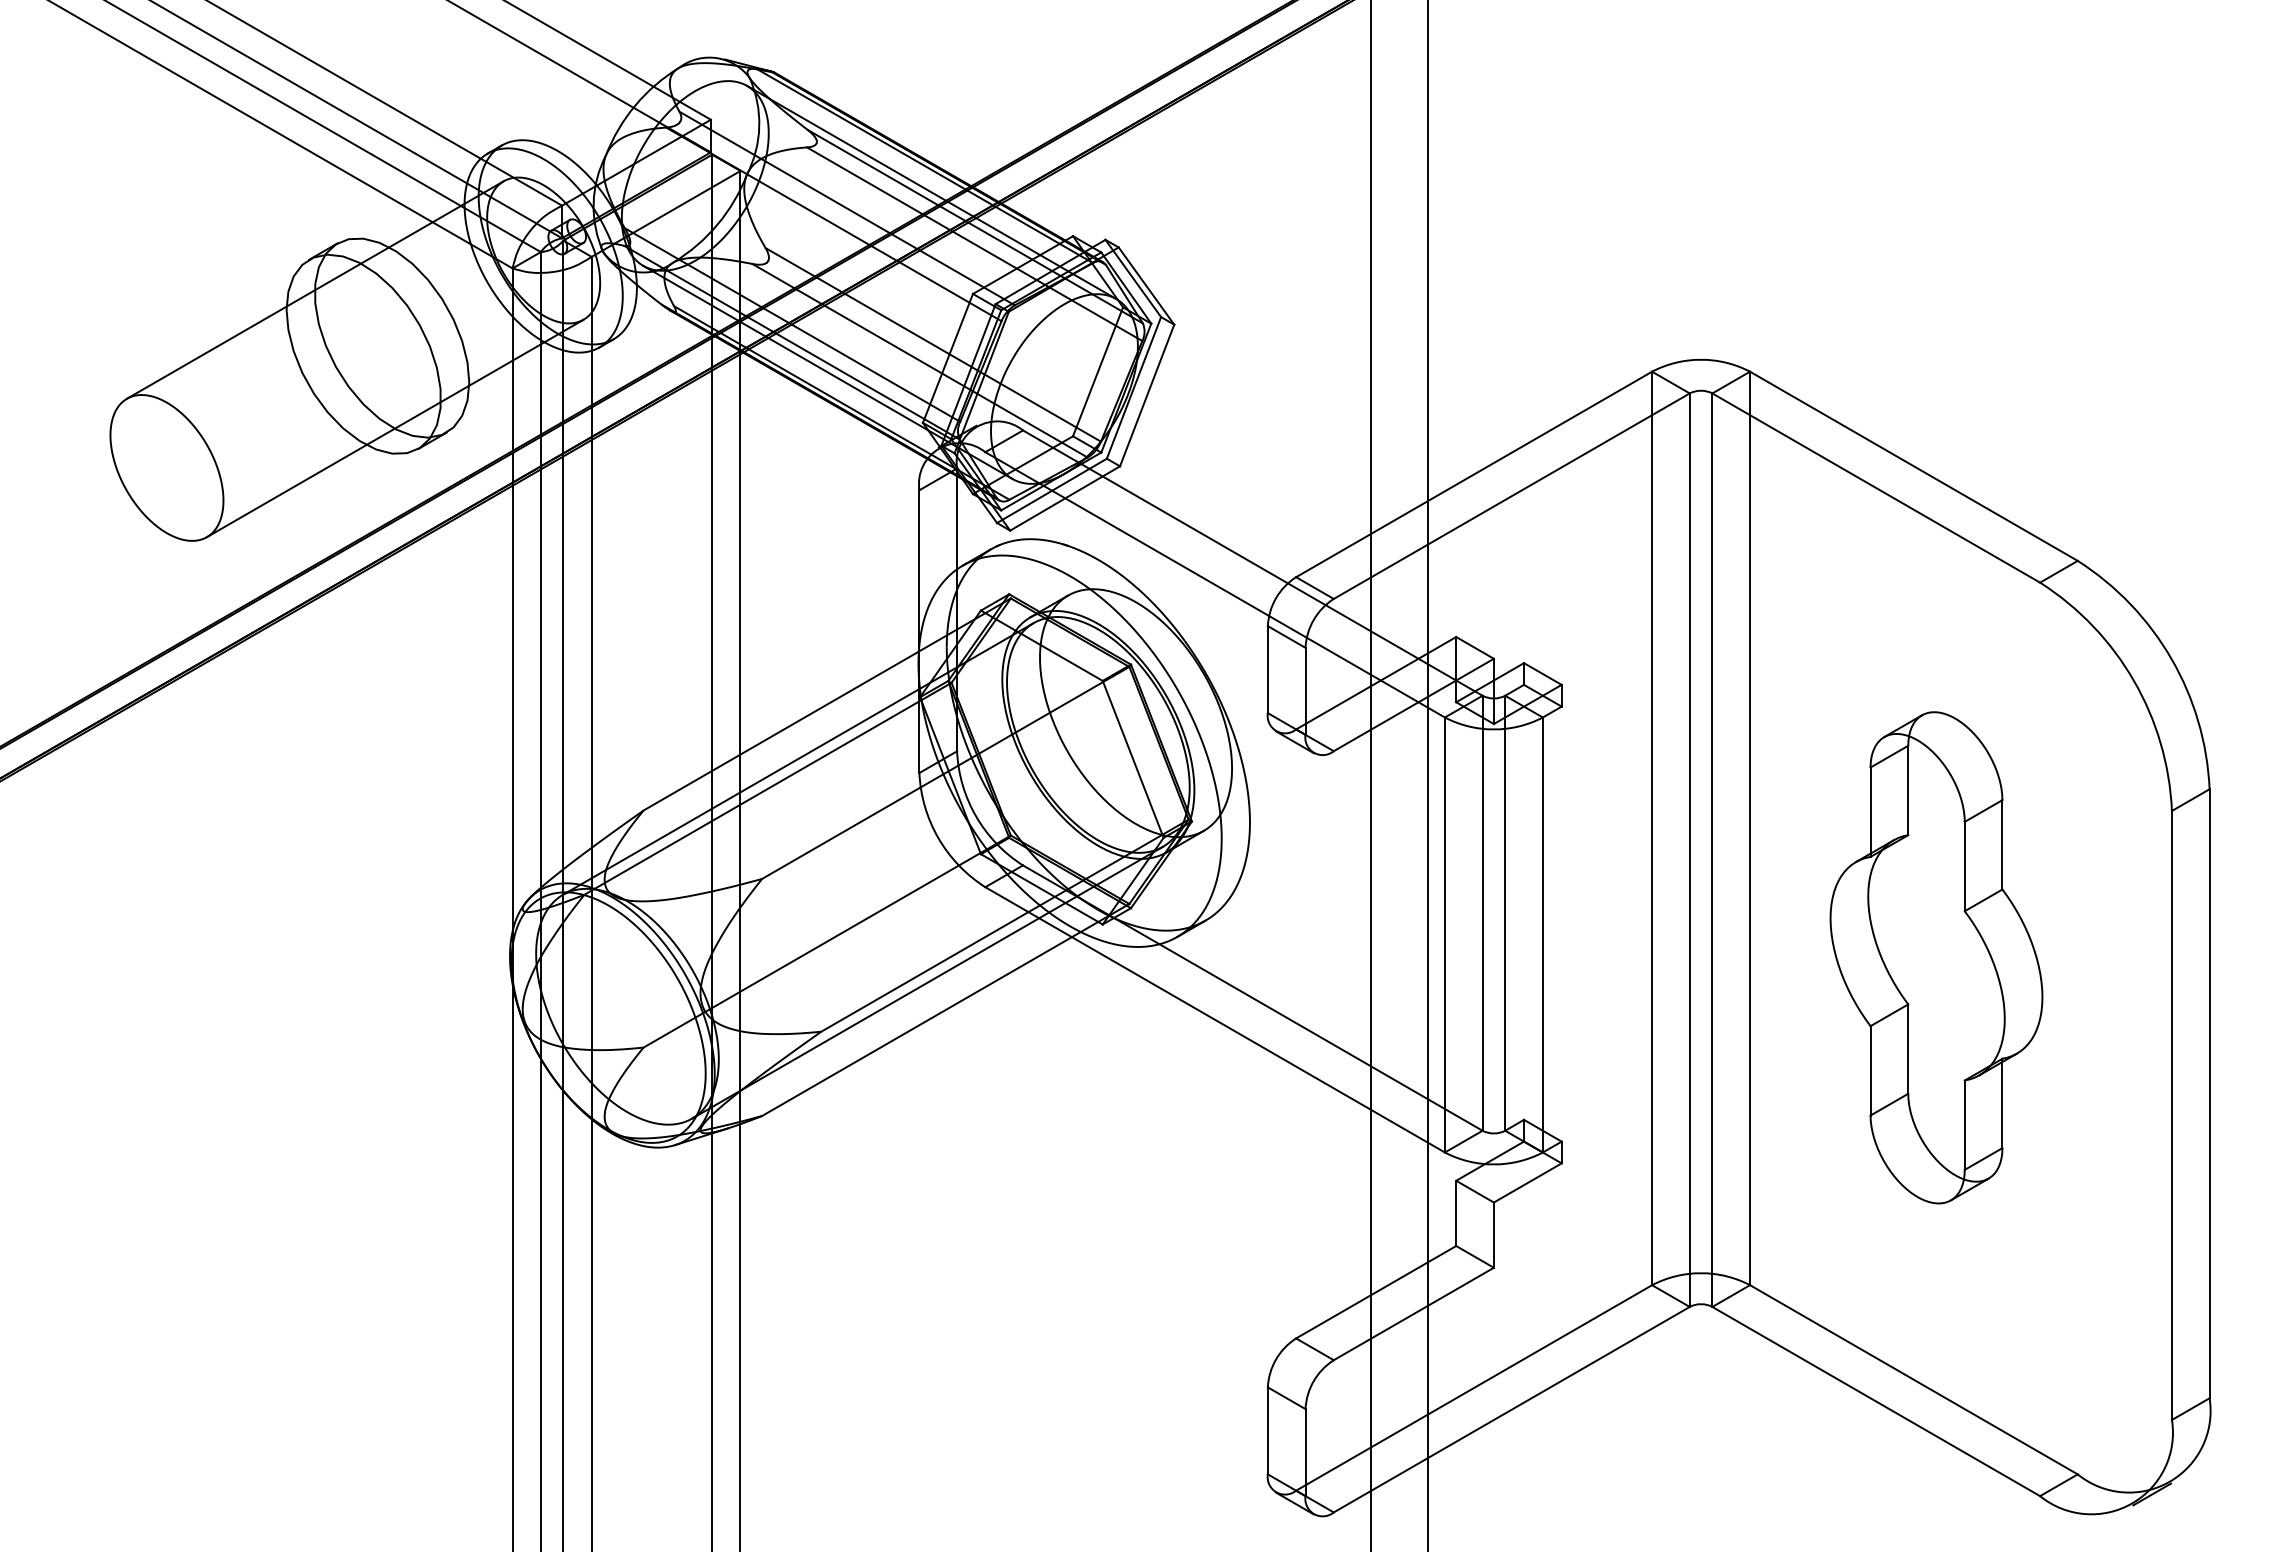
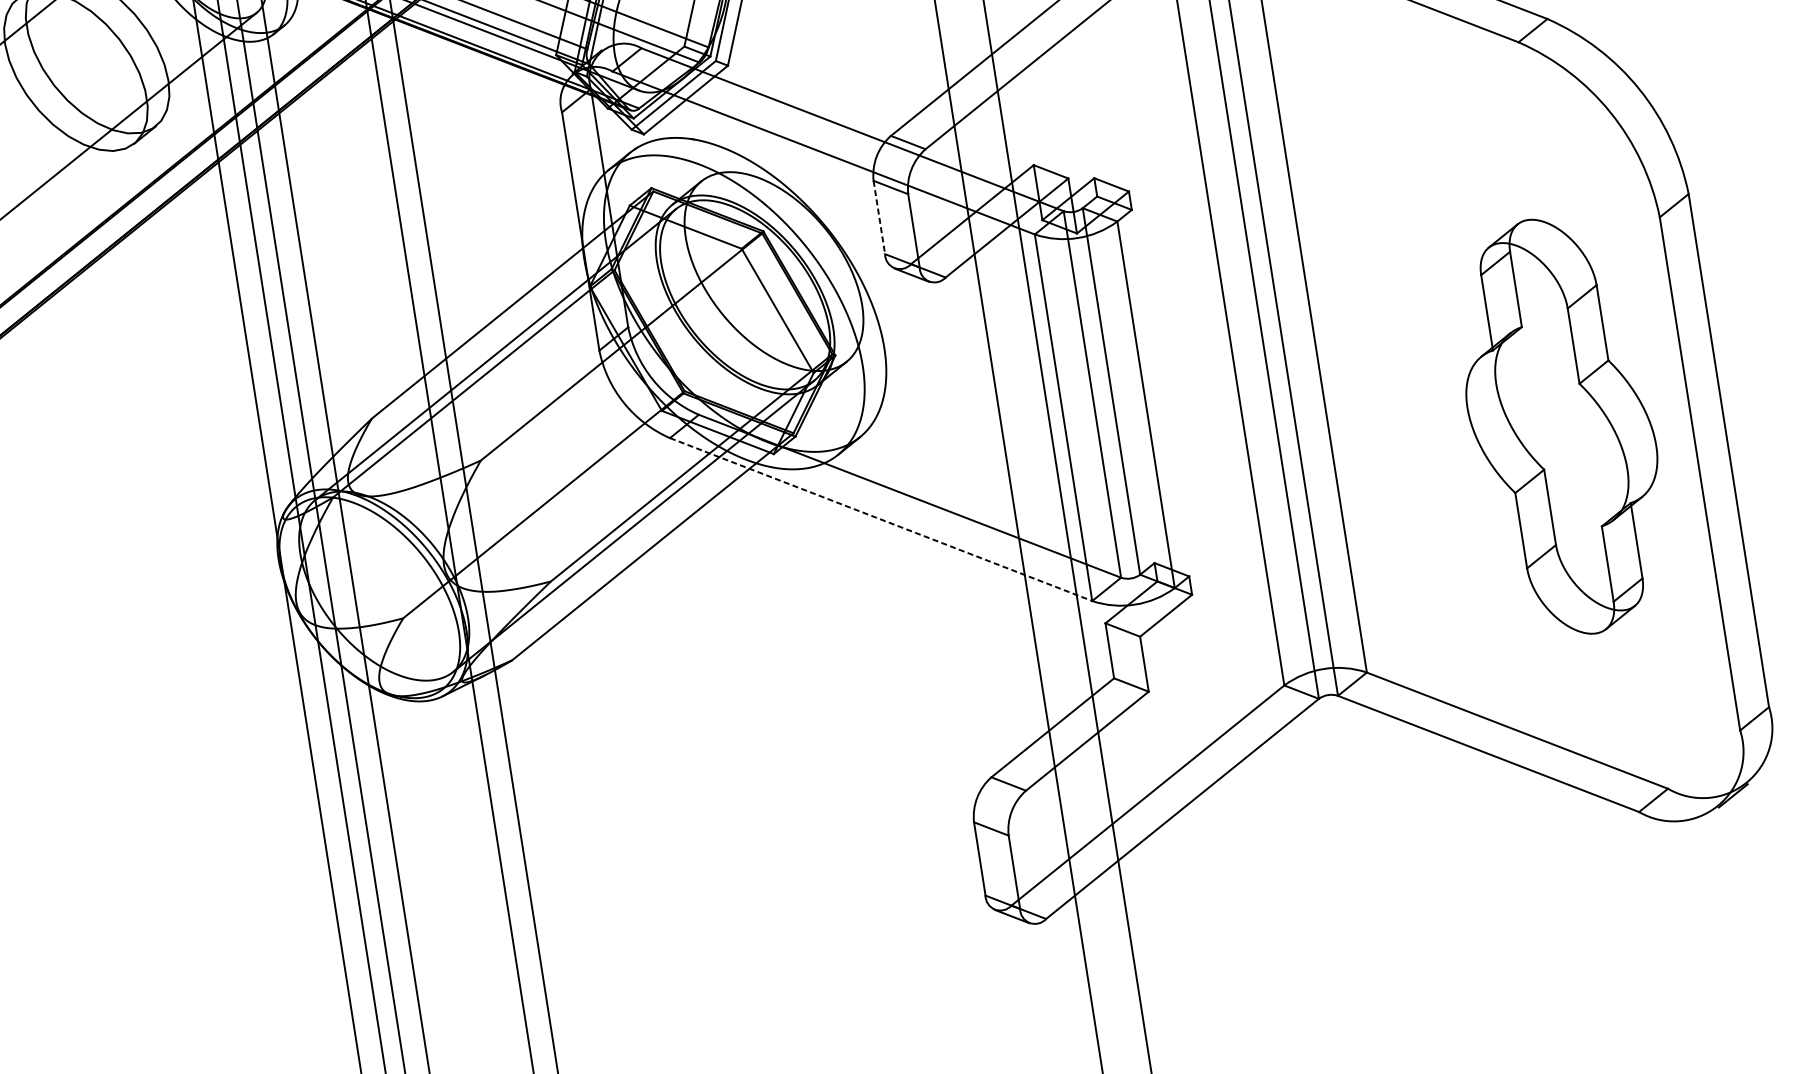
line: (1267, 669) -> (879, 217), solid -> dashed
part: (1936, 957) -> (1561, 426), moved
line: (1215, 1020) -> (881, 520), solid -> dashed

